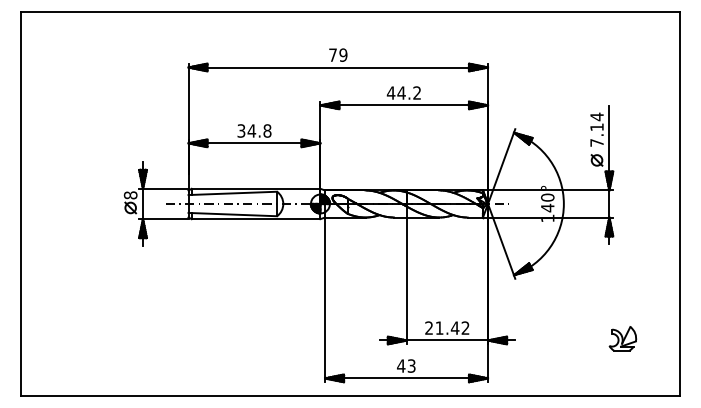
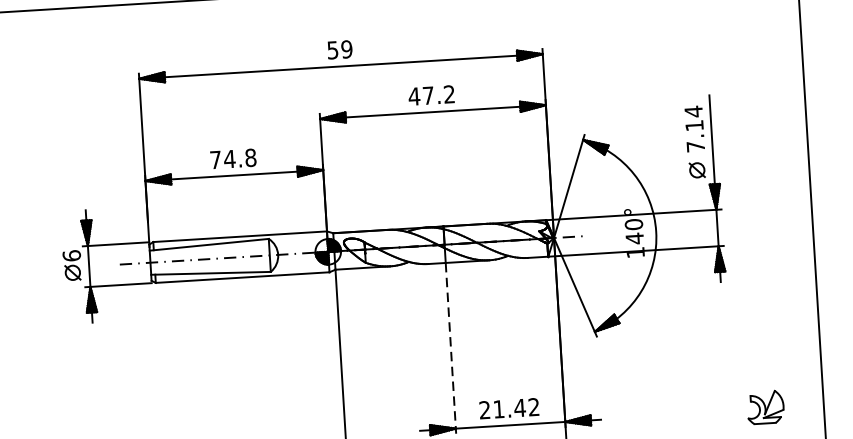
text: (332, 54) -> (332, 49), 79 -> 59
text: (401, 92) -> (428, 94), 44.2 -> 47.2
text: (241, 130) -> (215, 159), 34.8 -> 74.8
text: (130, 195) -> (71, 256), 8 -> 6
line: (406, 281) -> (450, 349), solid -> dashed
part: (622, 338) -> (765, 407), moved

